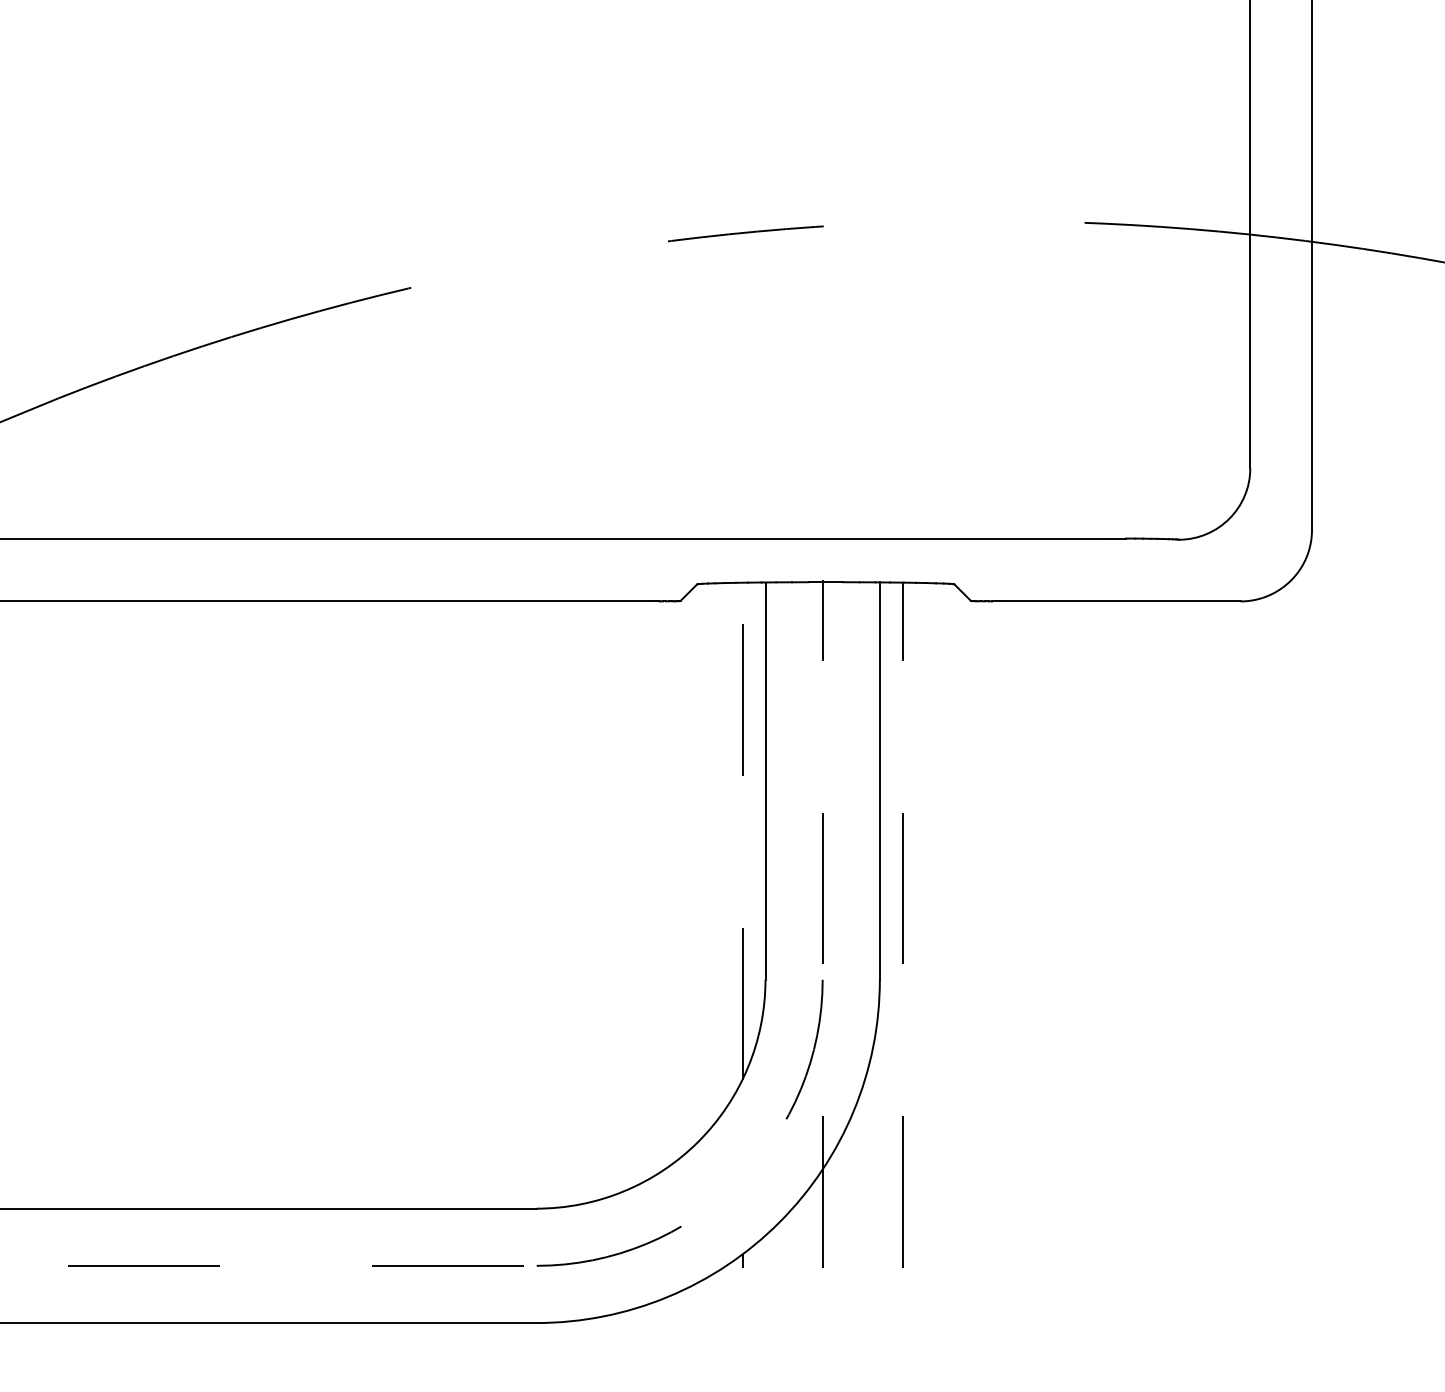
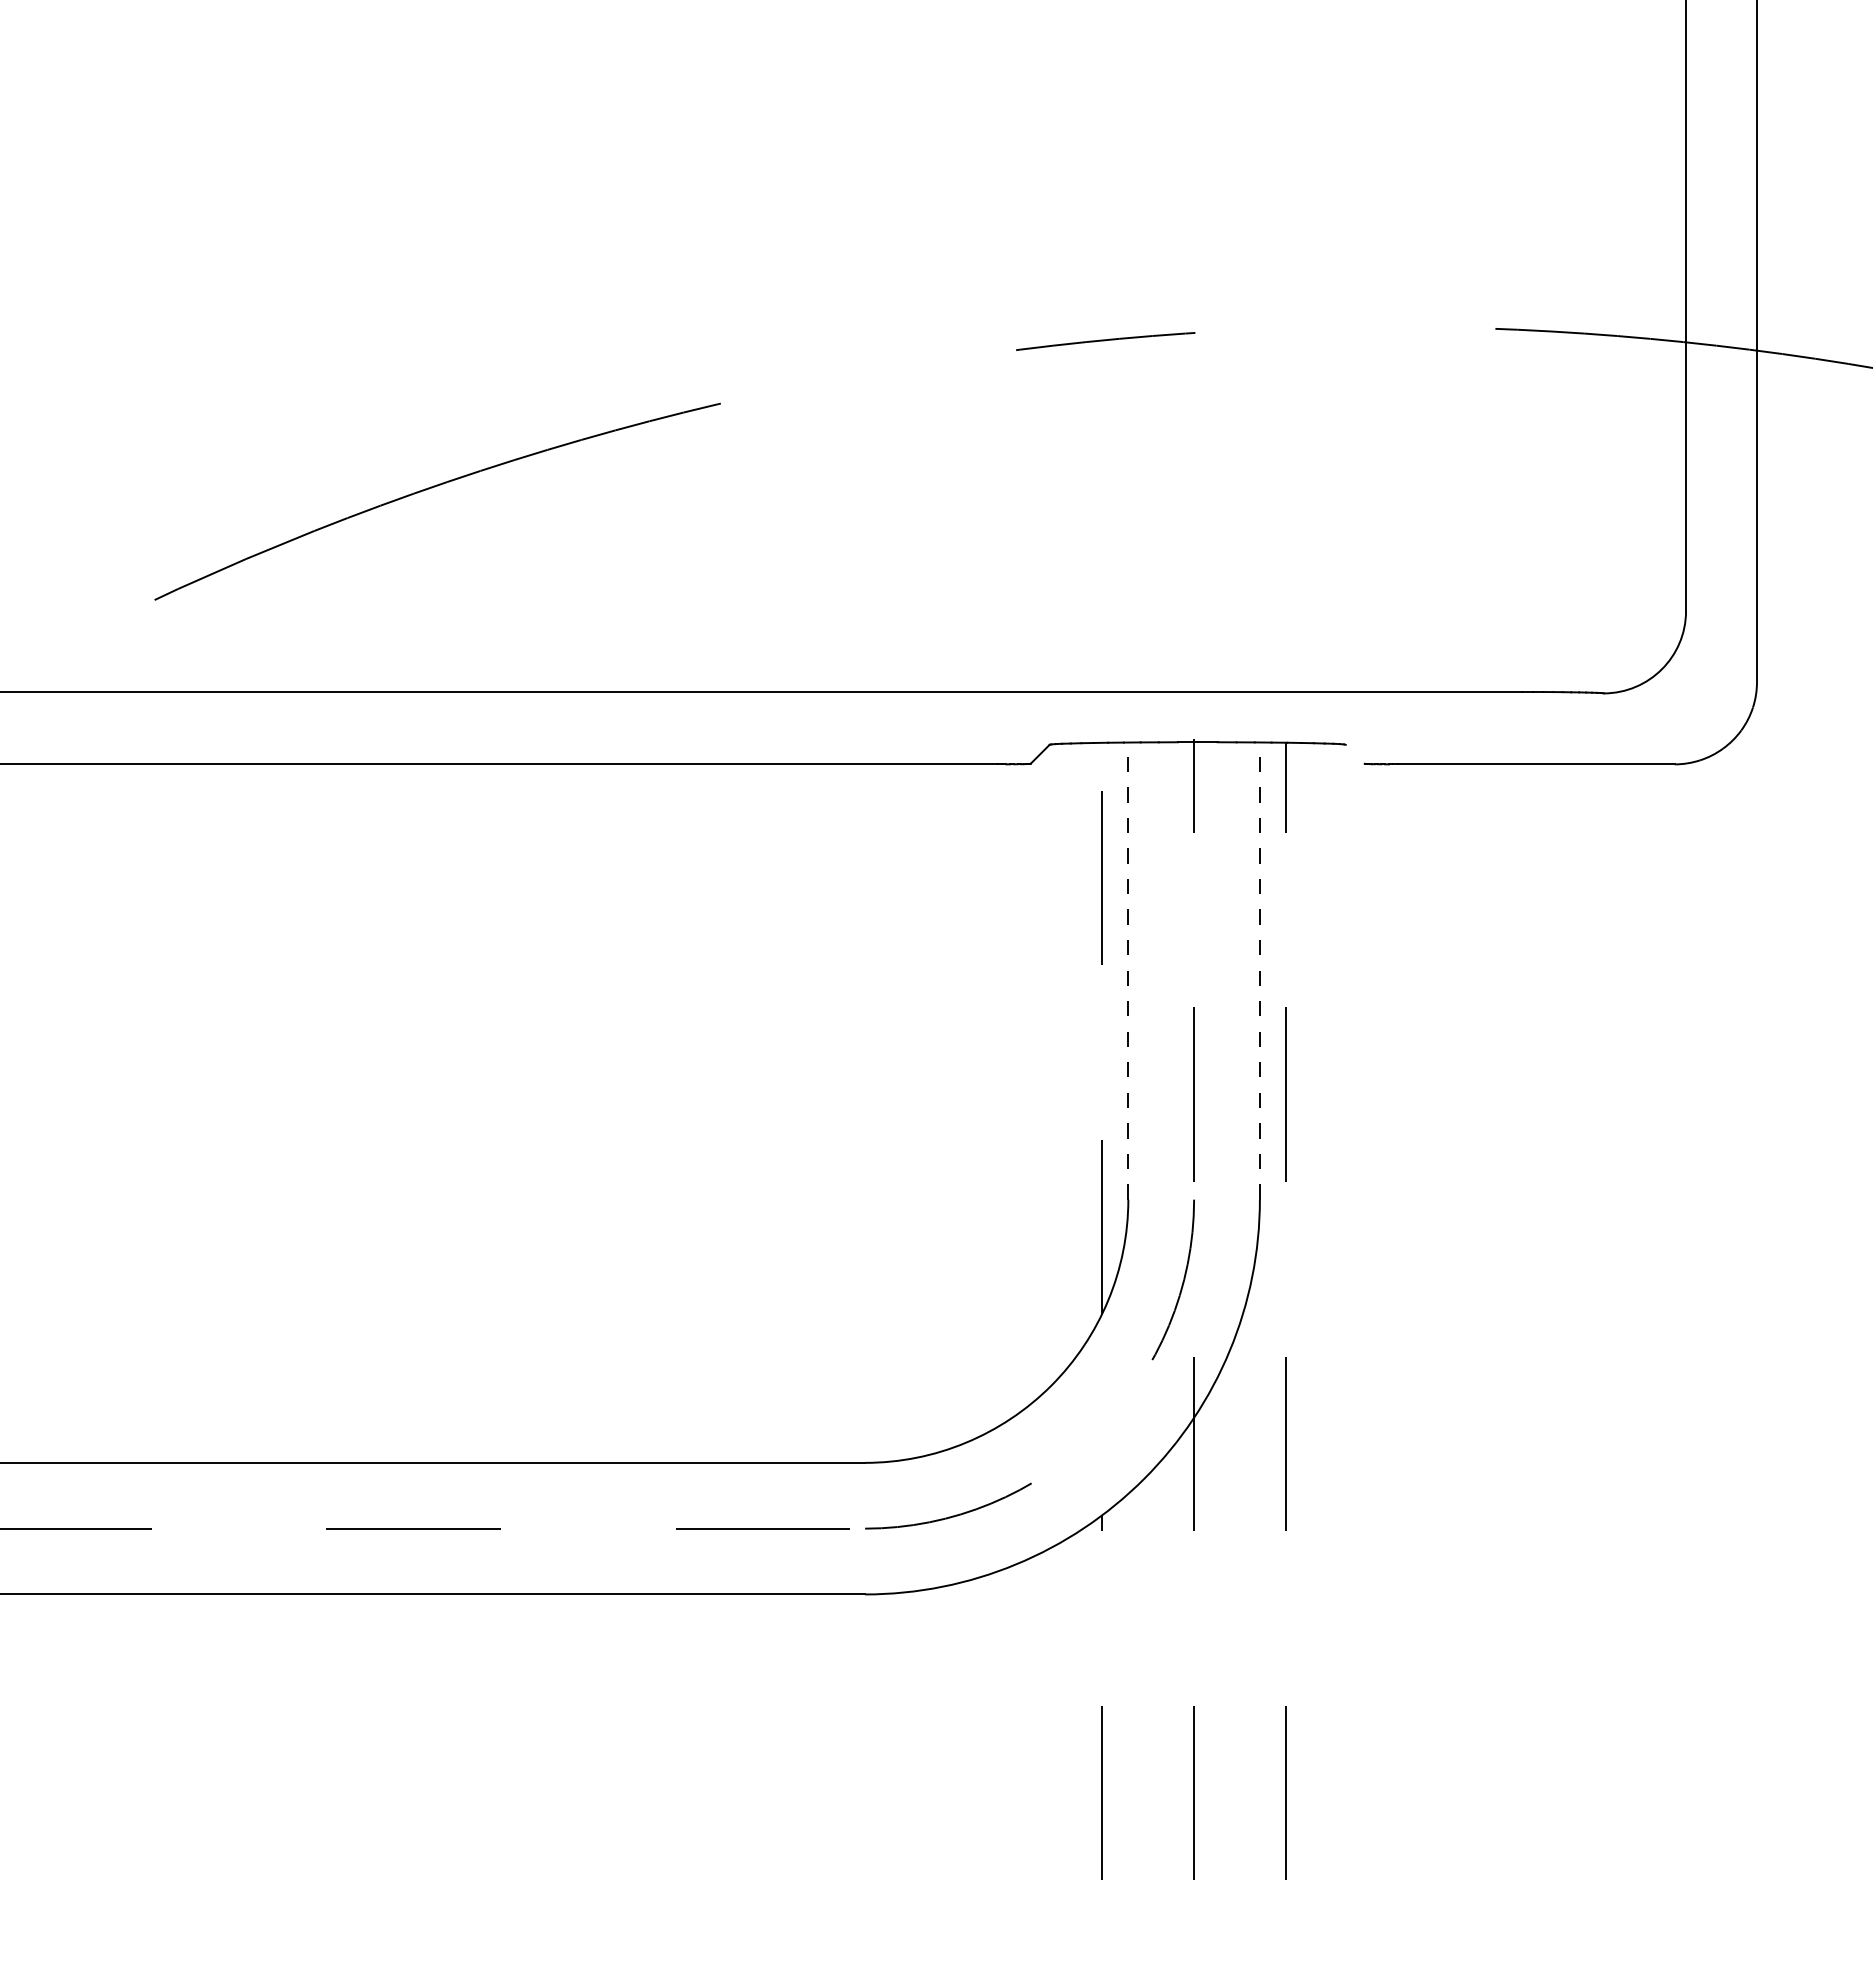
line: (962, 591) -> (1354, 753), removed
line: (765, 781) -> (1128, 971), solid -> dashed
line: (879, 781) -> (1259, 971), solid -> dashed

